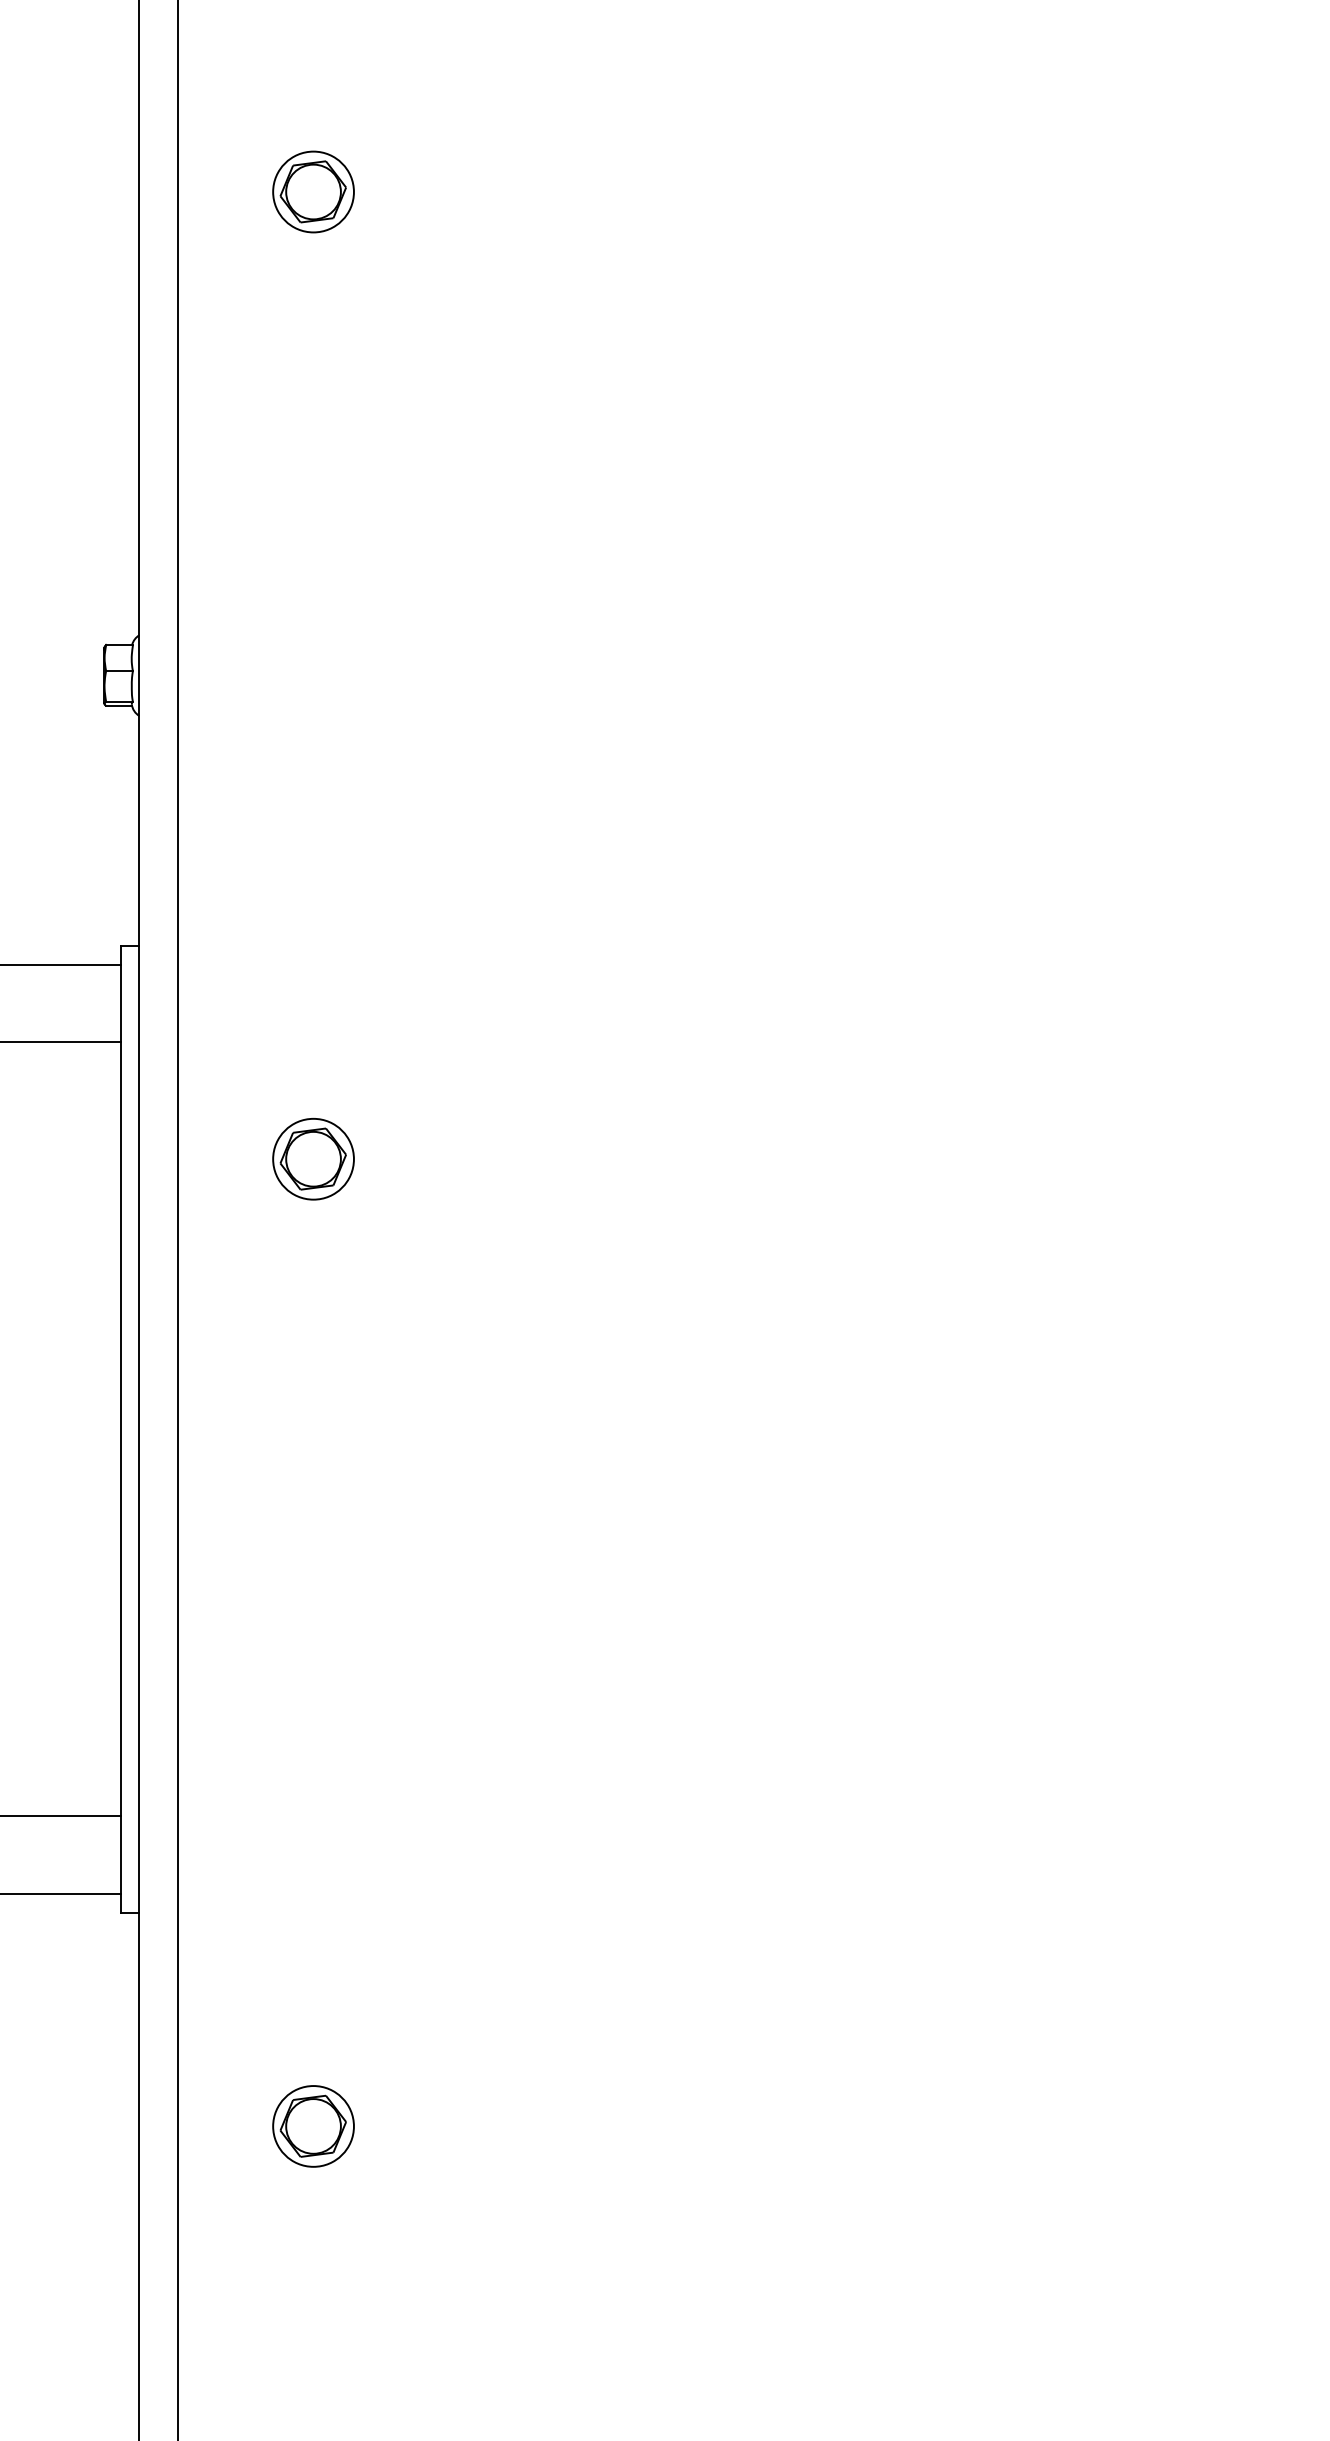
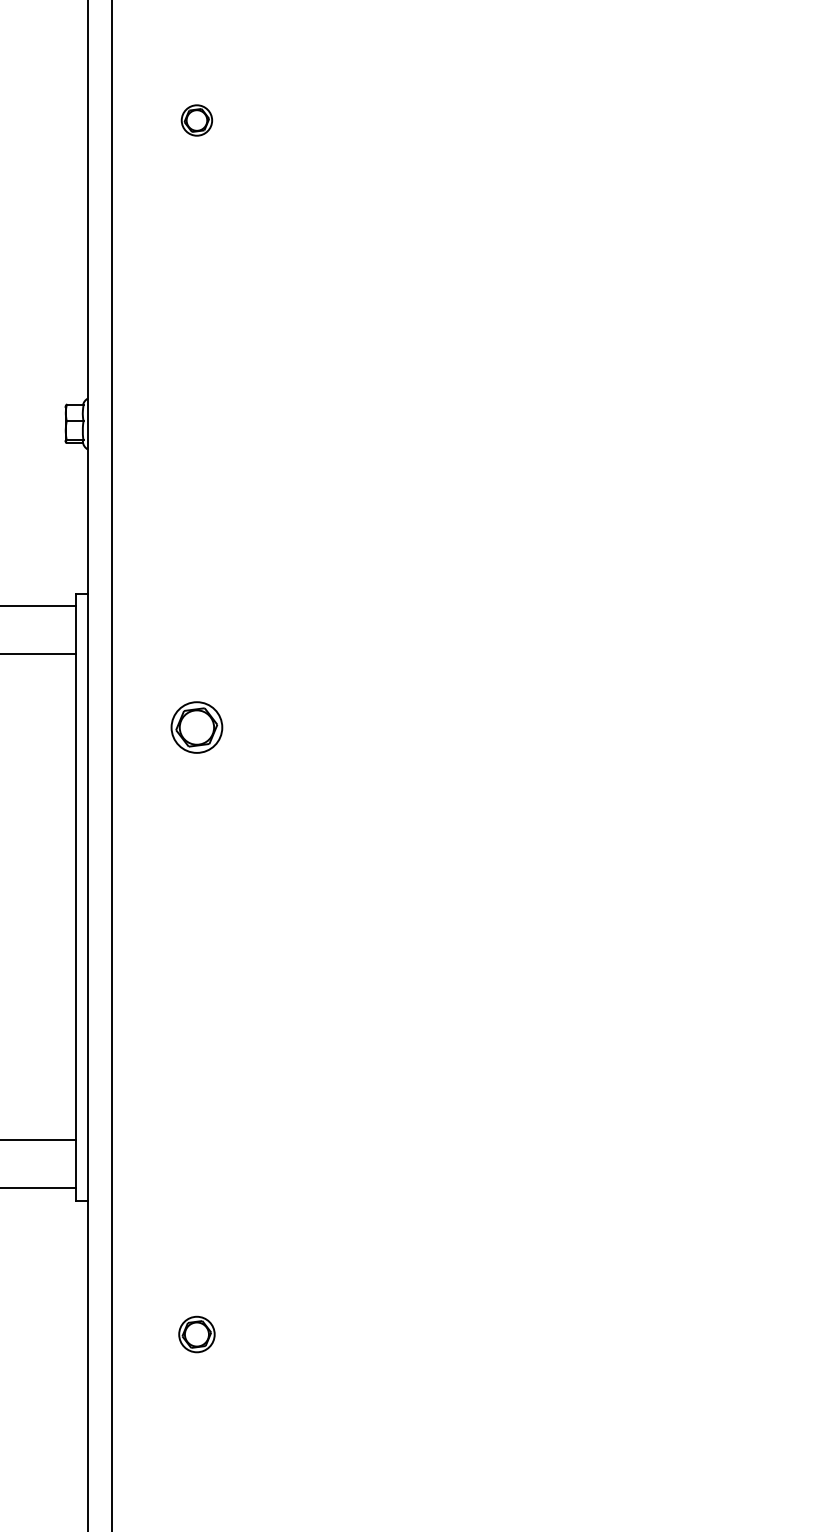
part: (312, 191) -> (196, 120), size x0.6
part: (312, 2126) -> (196, 1334), size x0.7

